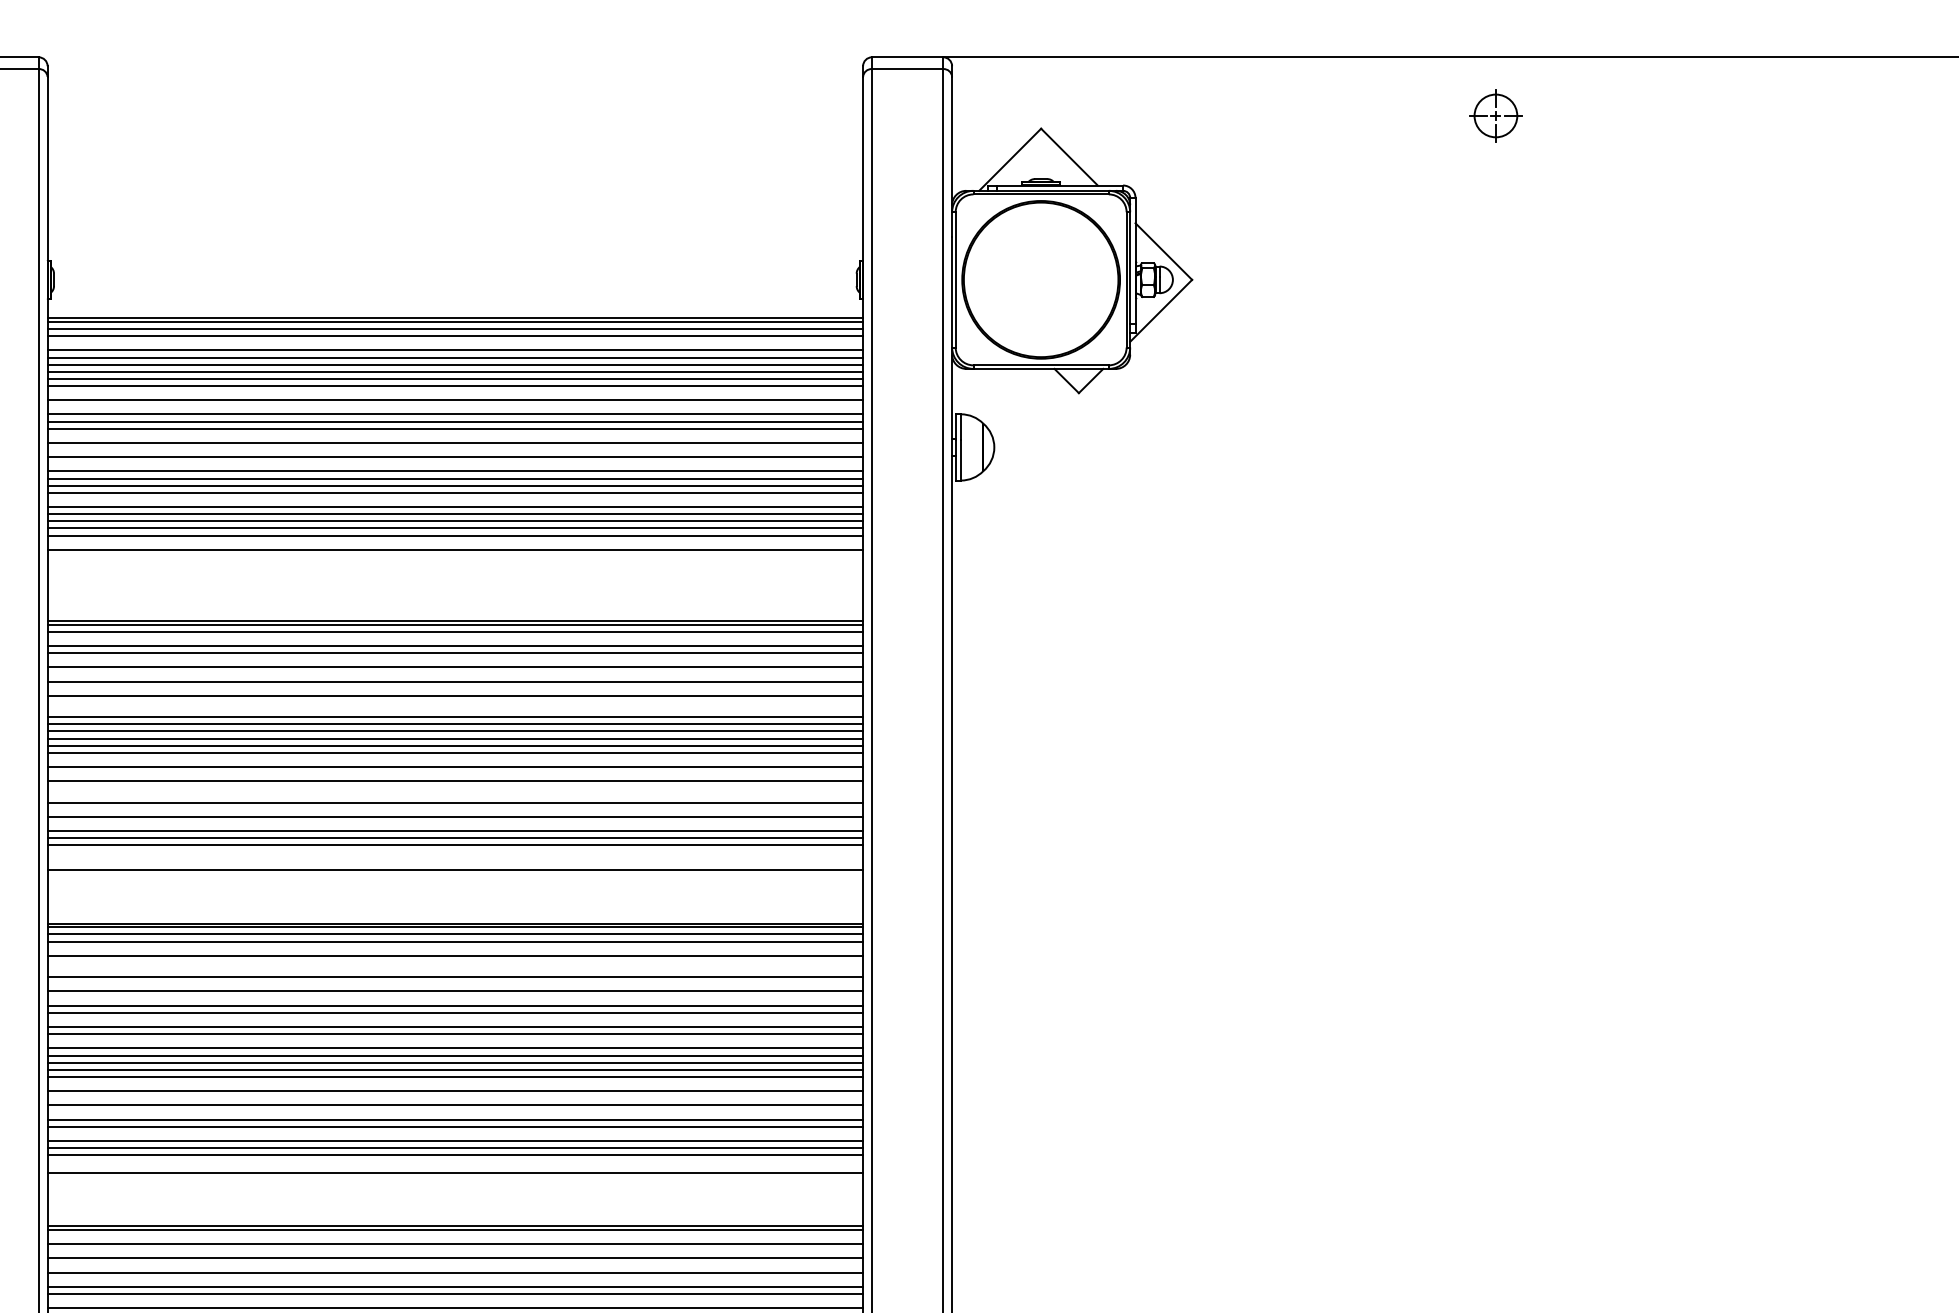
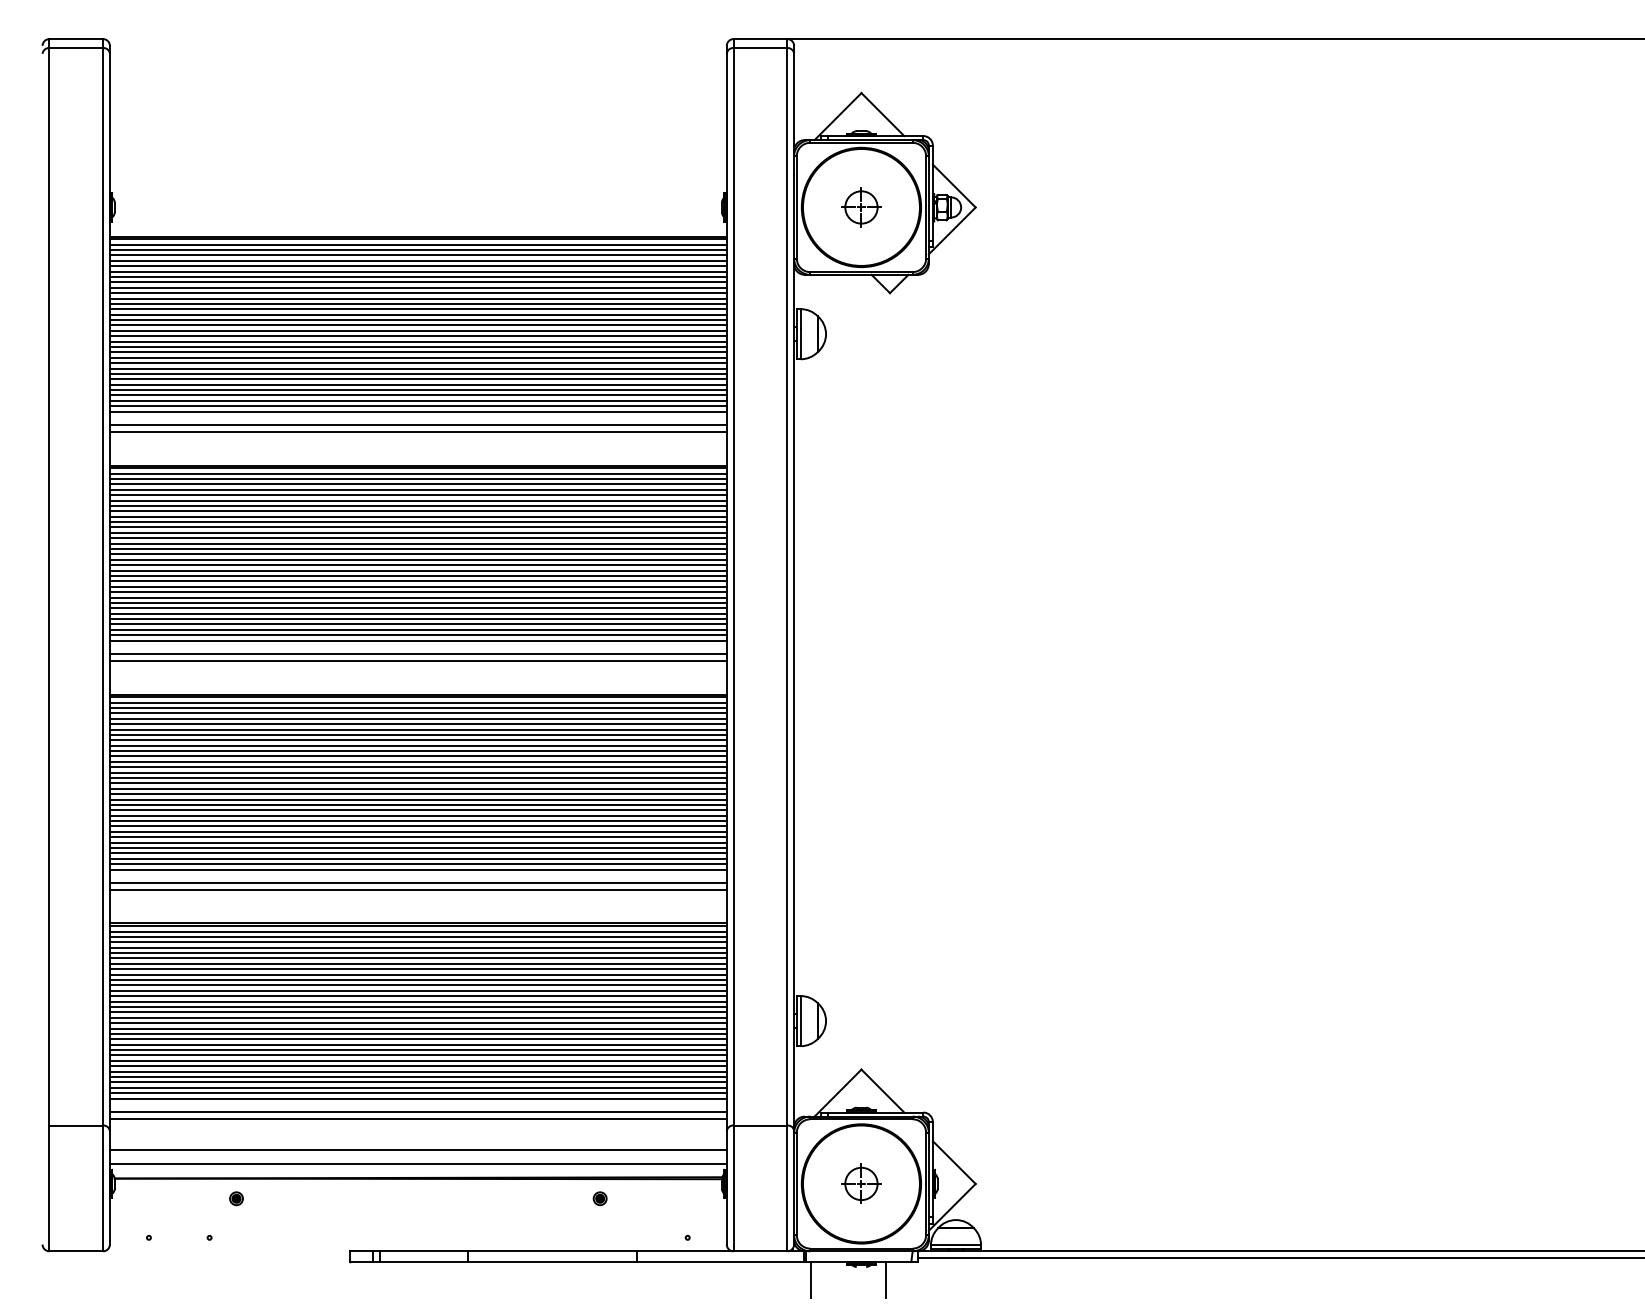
part: (1495, 115) -> (861, 207), moved
line: (454, 343) -> (417, 255), added
line: (454, 393) -> (417, 293), added
line: (454, 406) -> (417, 303), added
line: (454, 435) -> (417, 325), added
line: (454, 450) -> (417, 336), added
line: (454, 464) -> (417, 347), added
line: (454, 499) -> (417, 373), added
line: (454, 542) -> (417, 406), added
line: (454, 568) -> (417, 425), added
line: (454, 576) -> (417, 431), added
line: (454, 639) -> (417, 479), added
line: (454, 660) -> (417, 495), added
line: (454, 673) -> (417, 505), added
line: (454, 688) -> (417, 516), added
line: (454, 702) -> (417, 527), added
line: (454, 709) -> (417, 532), added
line: (454, 759) -> (417, 570), added
line: (454, 774) -> (417, 581), added
line: (454, 788) -> (417, 592), added
line: (454, 795) -> (417, 597), added
line: (454, 810) -> (417, 608), added
line: (454, 824) -> (417, 619), added
line: (454, 852) -> (417, 640), added
line: (454, 878) -> (417, 660), added
line: (454, 948) -> (417, 713), added
line: (454, 963) -> (417, 724), added
line: (454, 969) -> (417, 729), added
line: (454, 984) -> (417, 740), added
line: (454, 999) -> (417, 751), added
line: (454, 1020) -> (417, 767), added
line: (454, 1041) -> (417, 783), added
line: (454, 1083) -> (417, 815), added
line: (454, 1098) -> (417, 826), added
line: (454, 1112) -> (417, 837), added
line: (454, 1133) -> (417, 853), added
line: (454, 1181) -> (417, 889), added
line: (454, 1237) -> (417, 931), added
line: (454, 1251) -> (417, 942), added
line: (454, 1266) -> (417, 953), added
line: (454, 1279) -> (417, 963), added
line: (454, 1301) -> (417, 980), added

